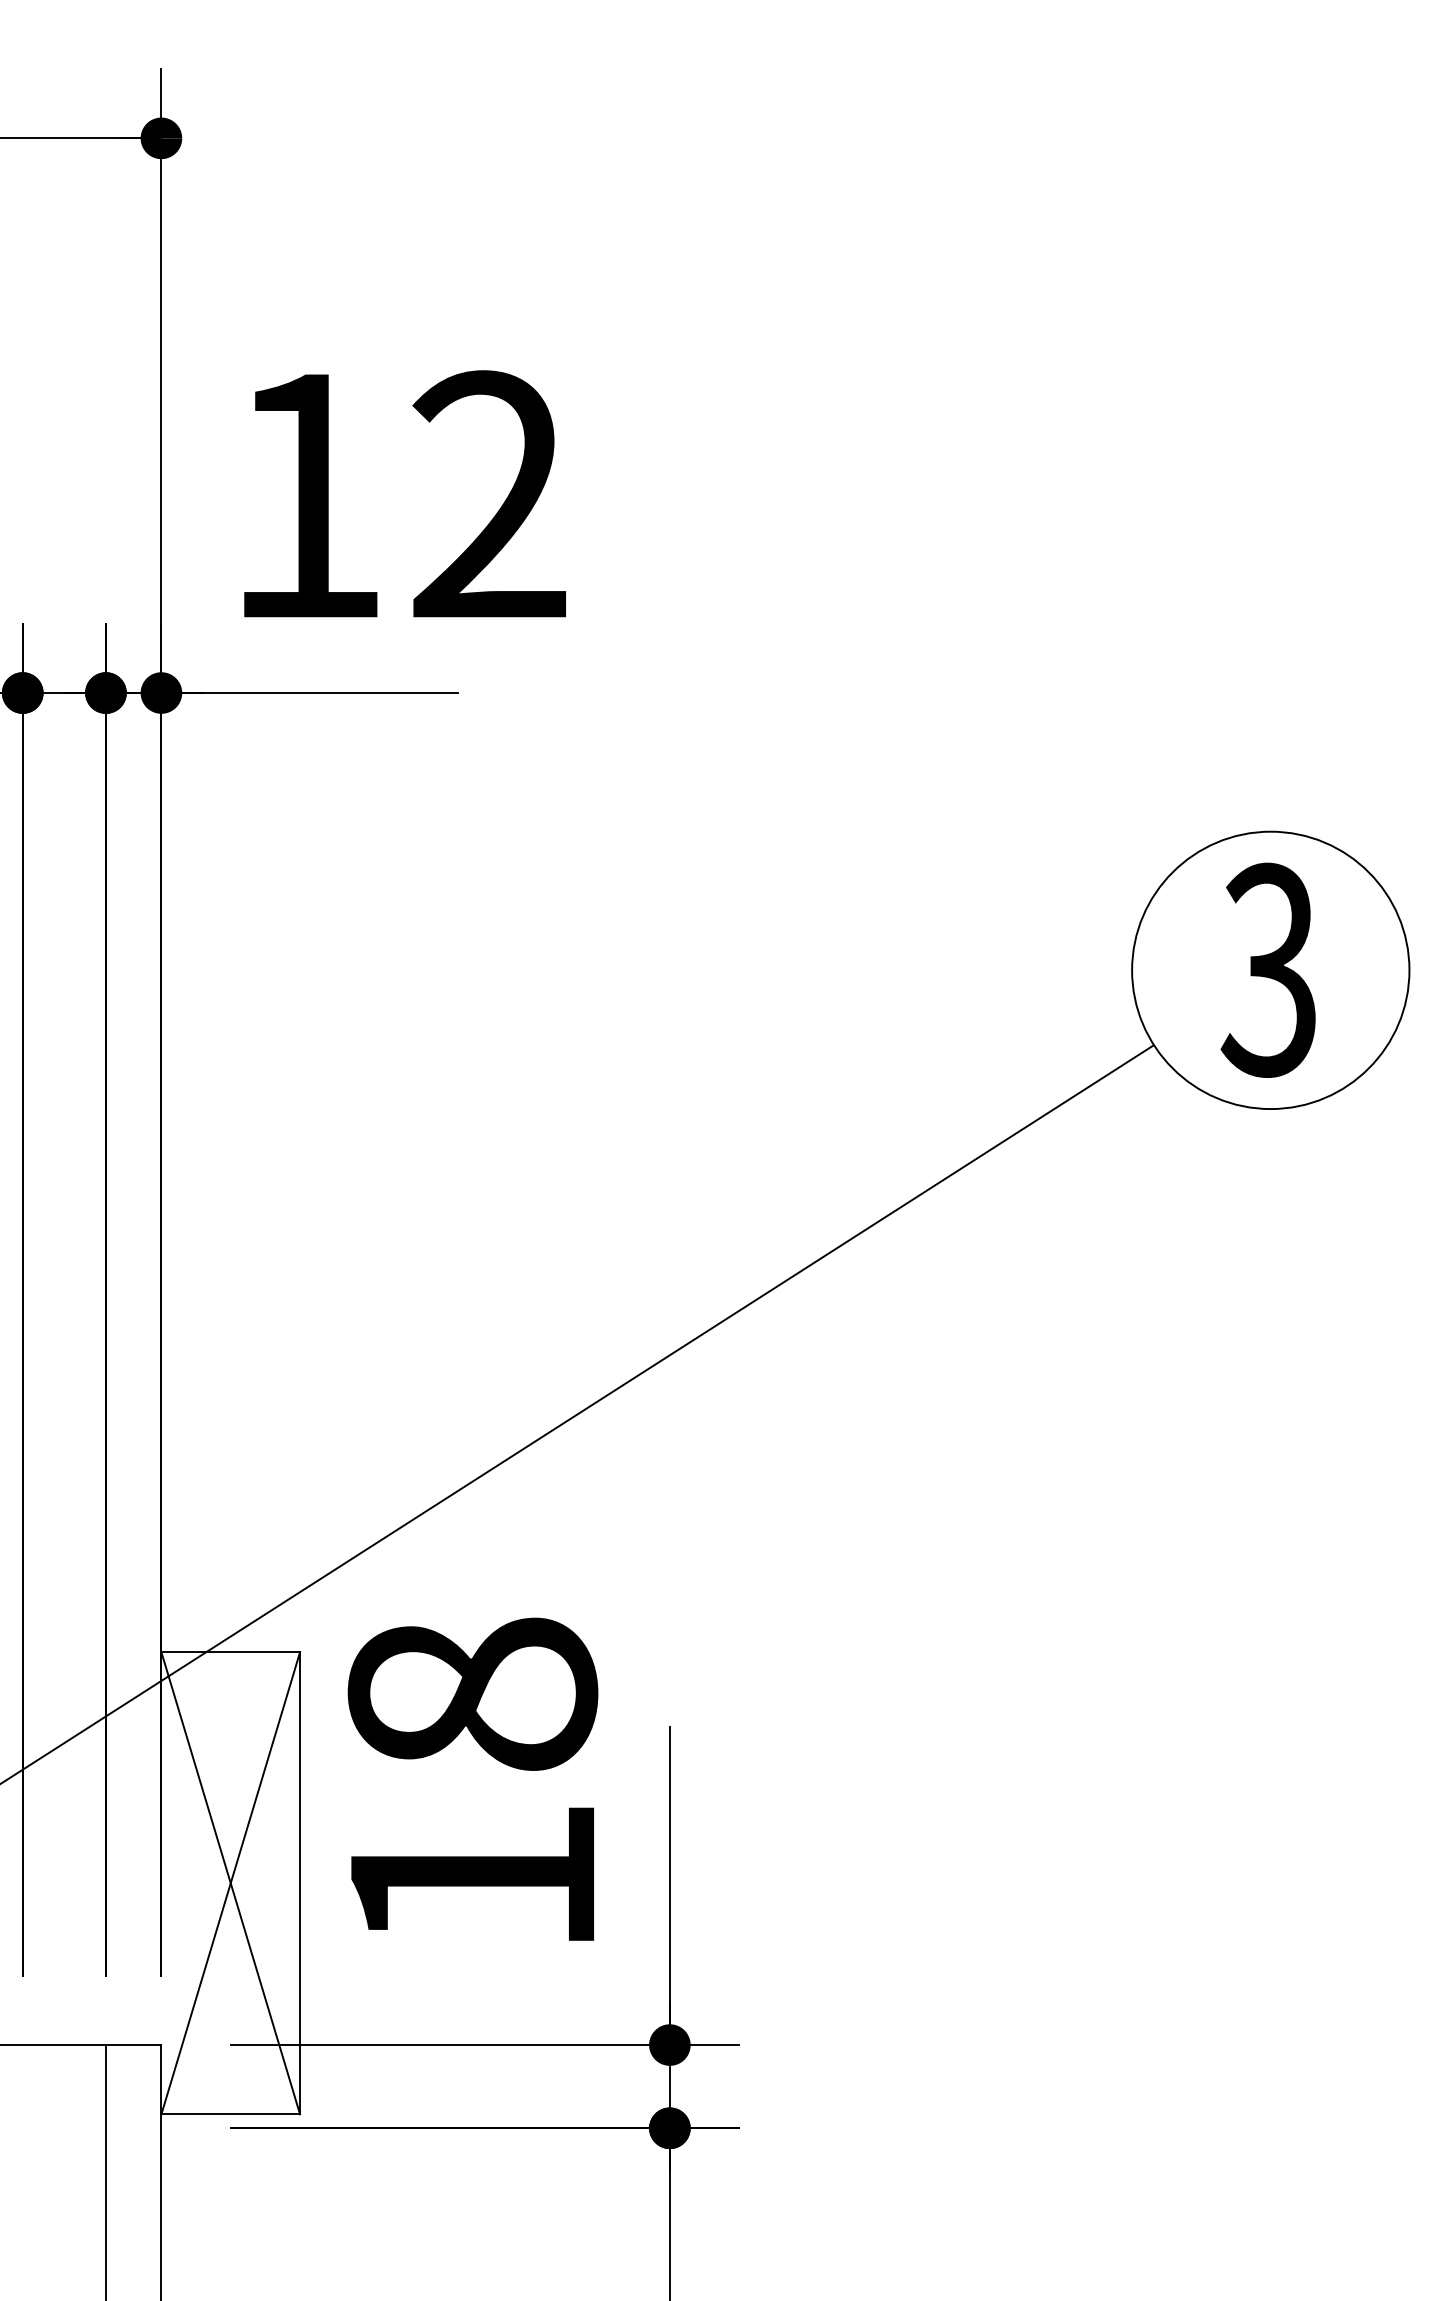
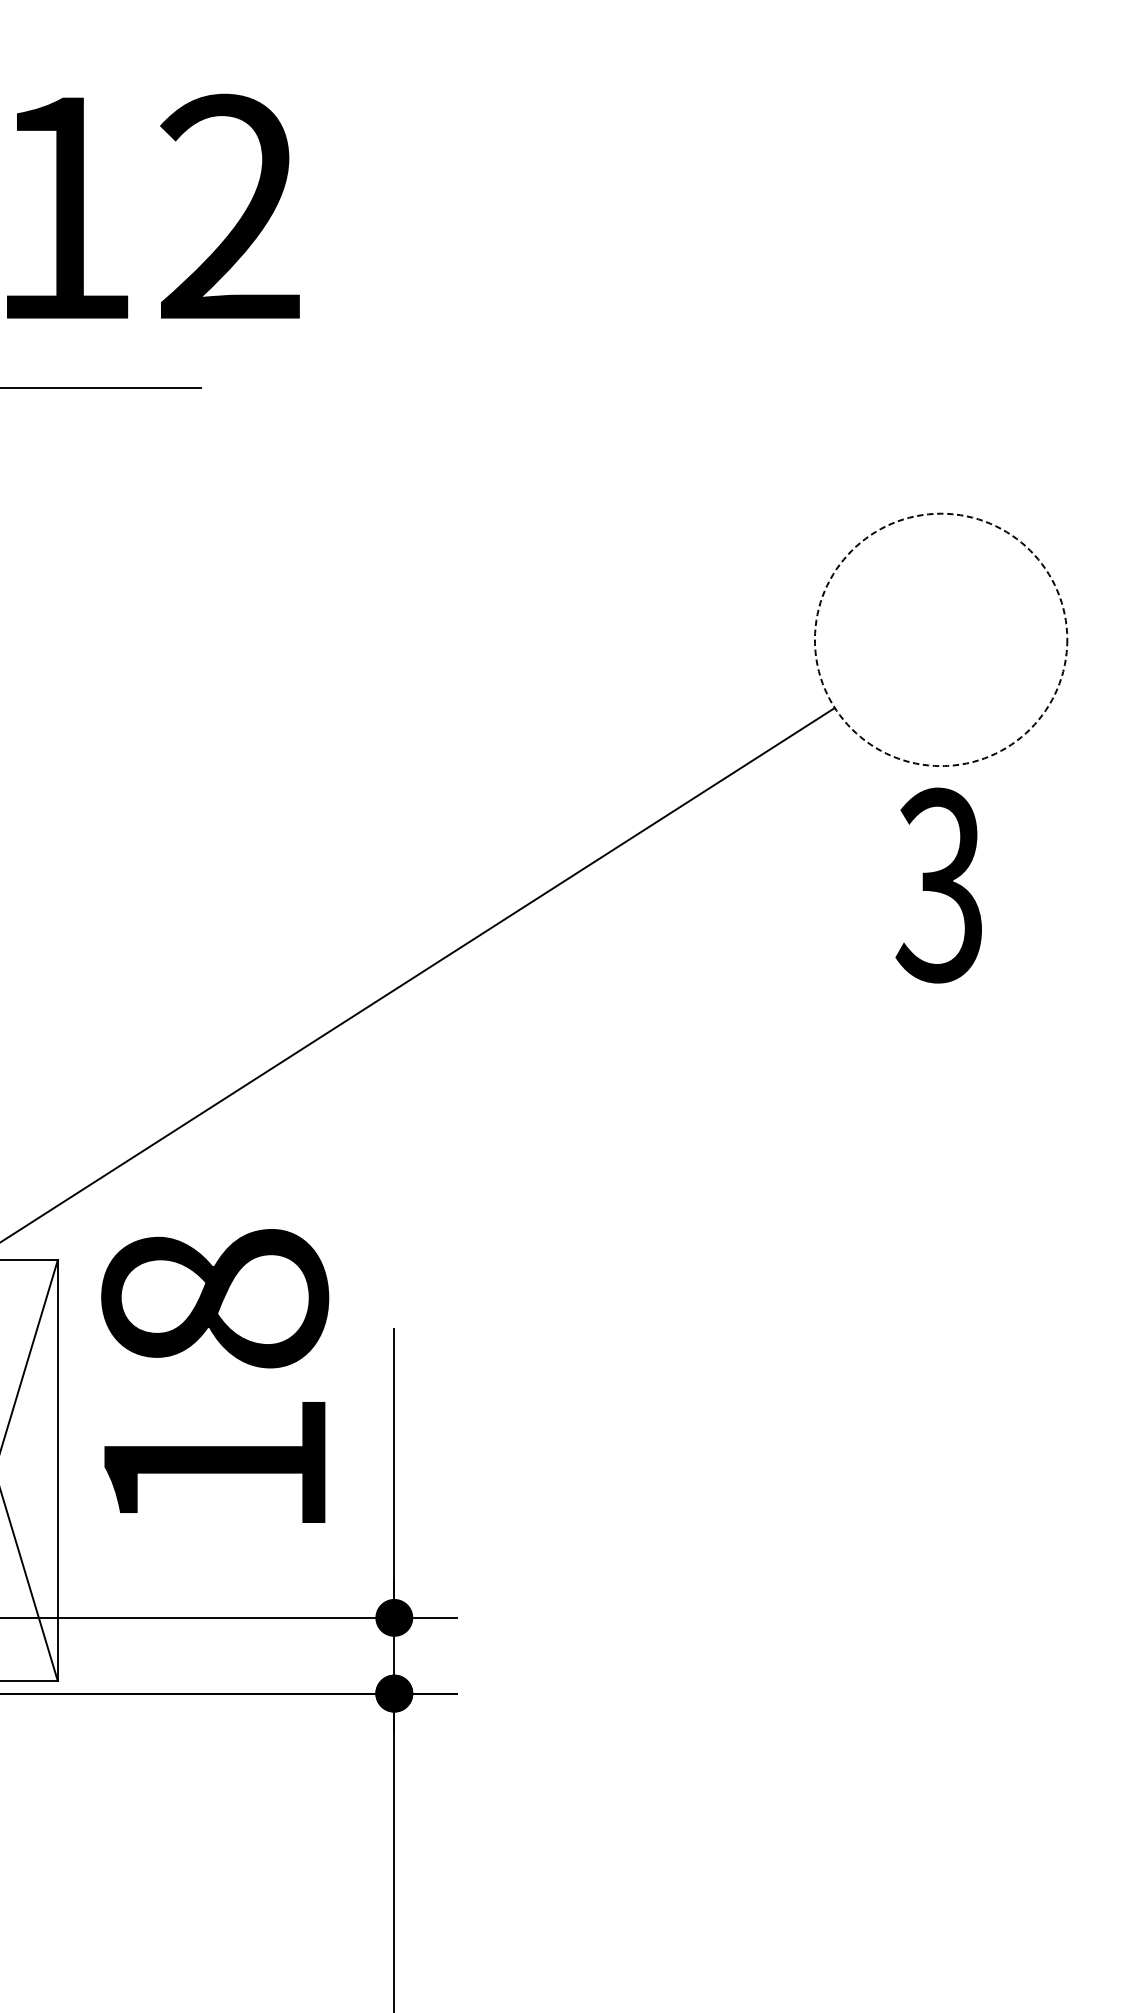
text: (1267, 969) -> (938, 884), moved
circle: (1270, 970) -> (940, 640), solid -> dashed

